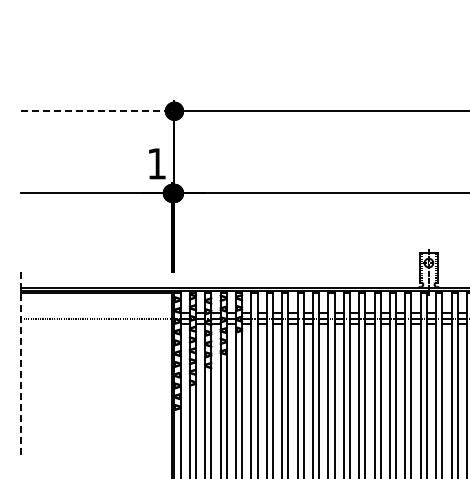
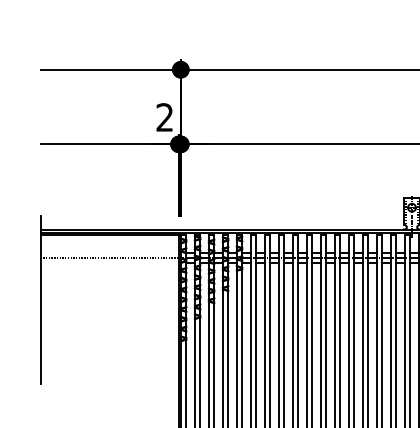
line: (97, 111) -> (110, 69), dashed -> solid
text: (156, 163) -> (164, 117), 1 -> 2
line: (20, 365) -> (40, 300), dashed -> solid

